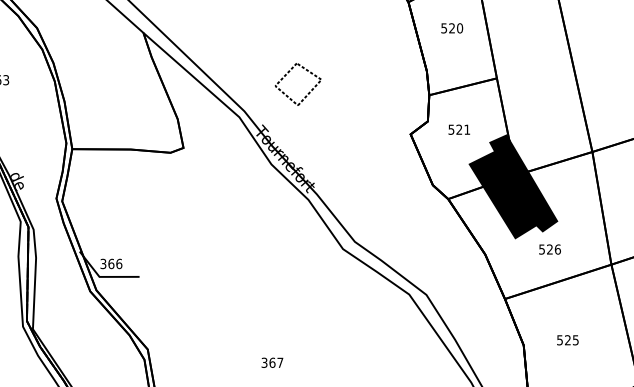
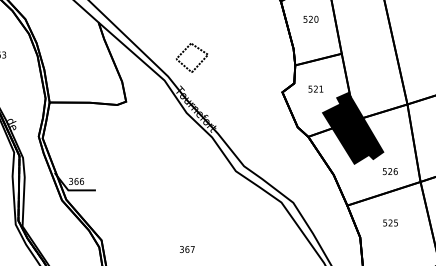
part: (297, 83) -> (191, 57), moved
text: (548, 249) -> (389, 171), moved
text: (567, 339) -> (390, 222), moved

